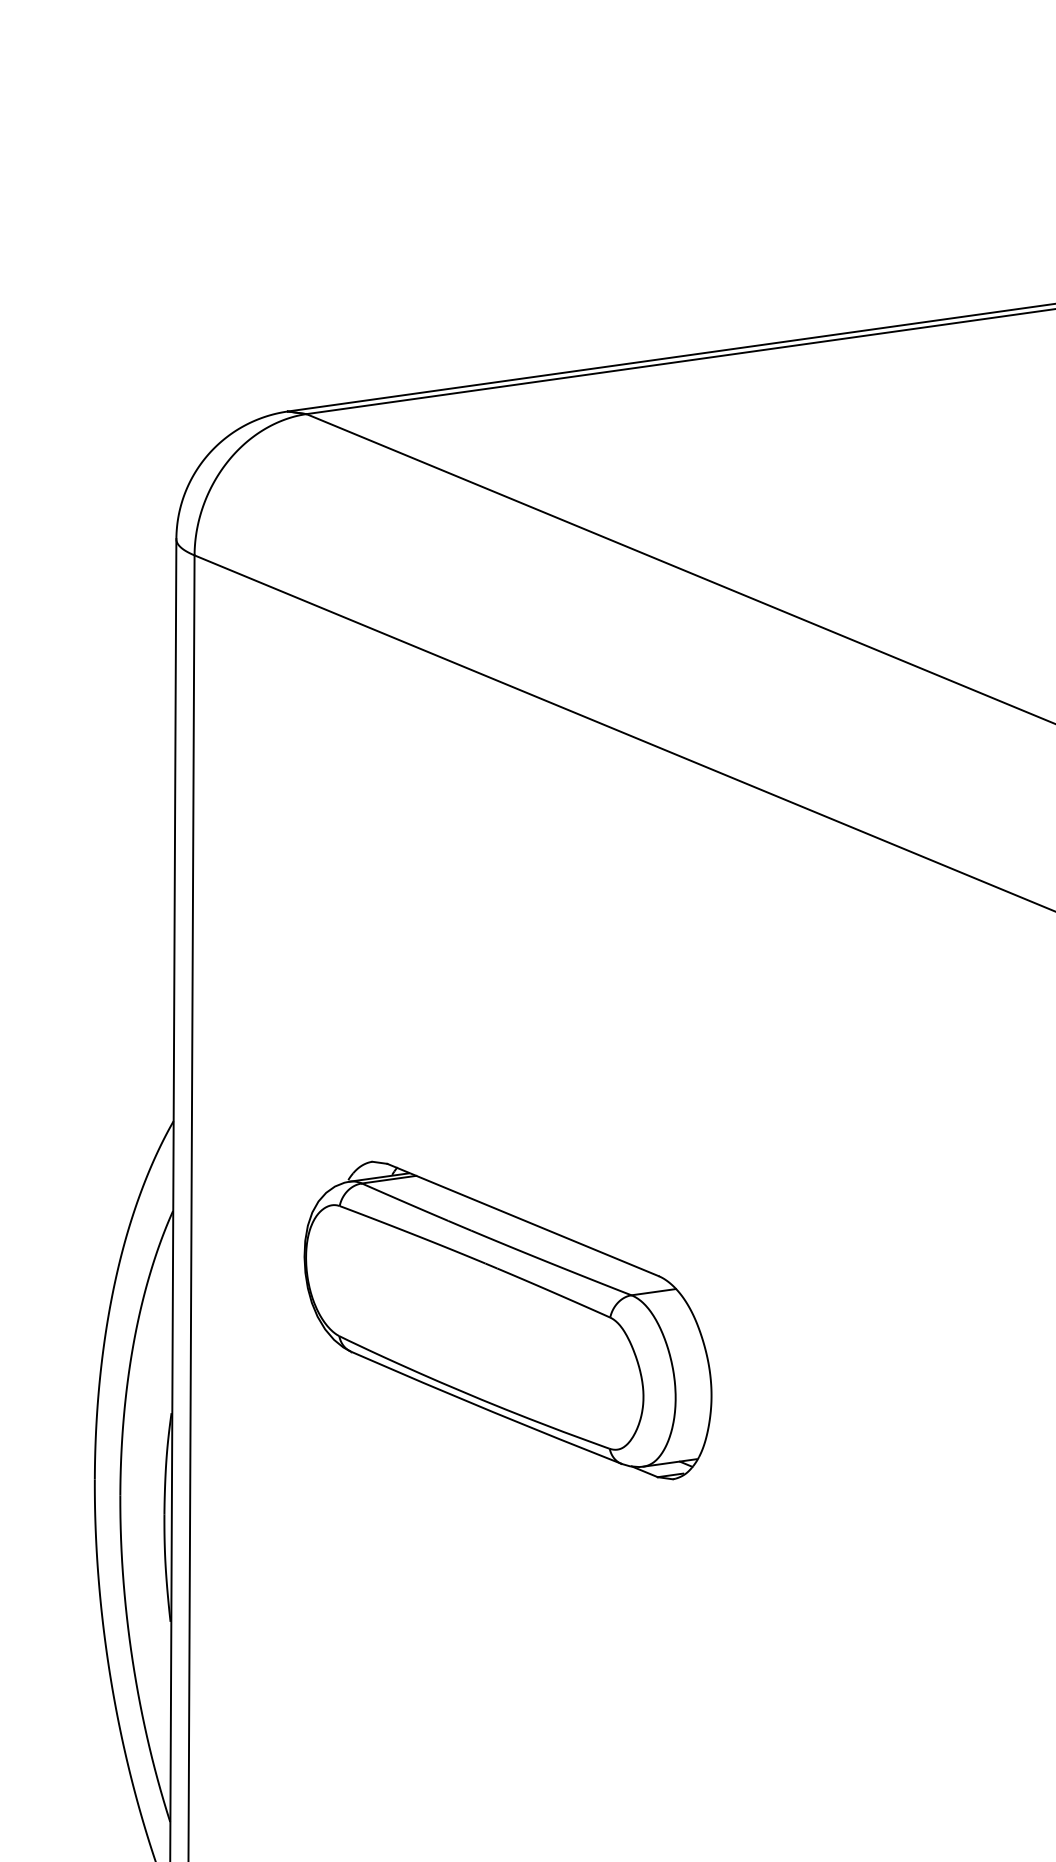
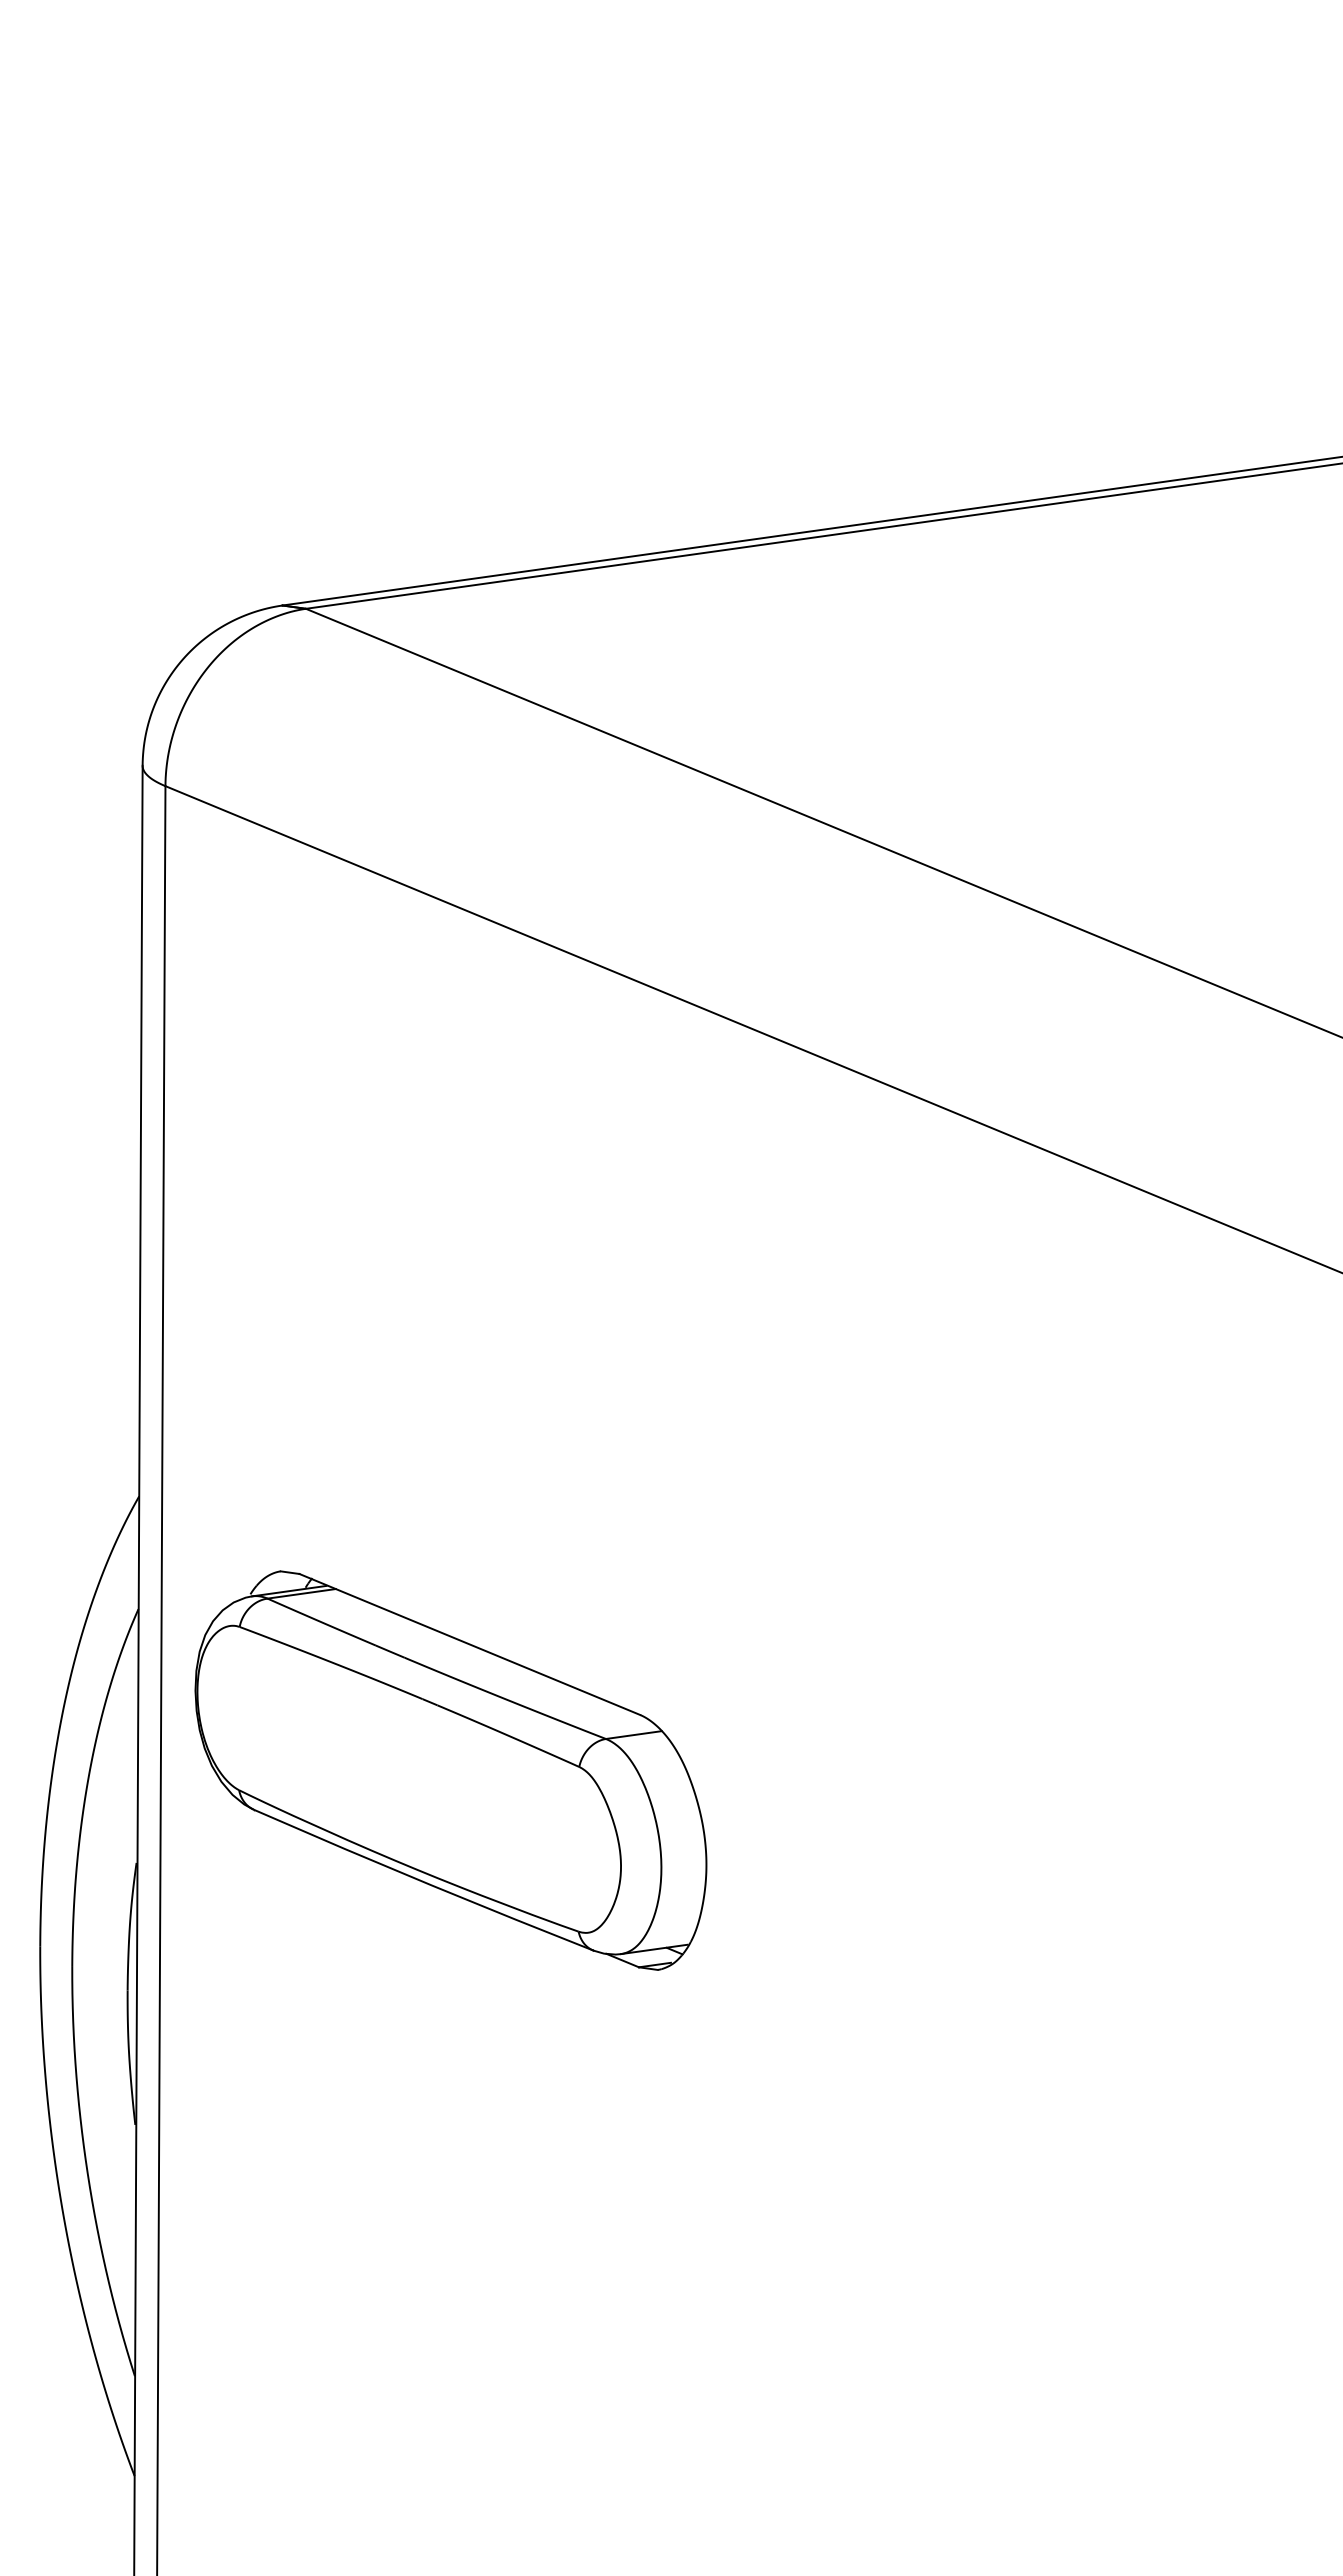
part: (507, 1320) -> (450, 1770), moved

